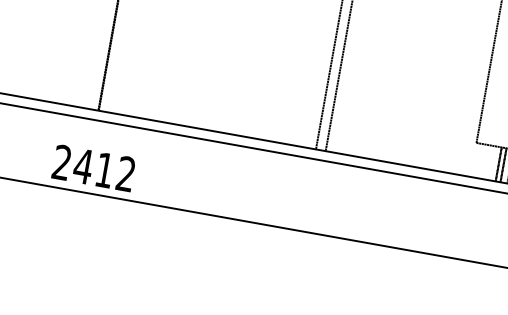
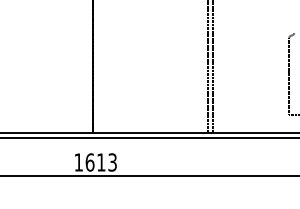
text: (93, 168) -> (95, 162), 2412 -> 1613

